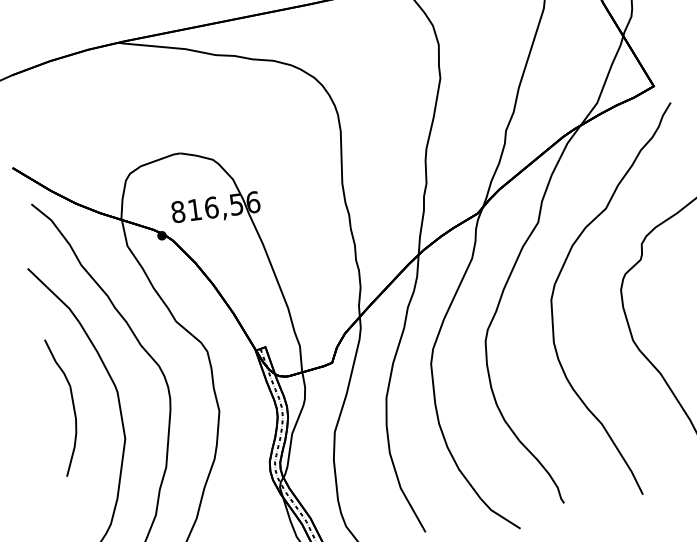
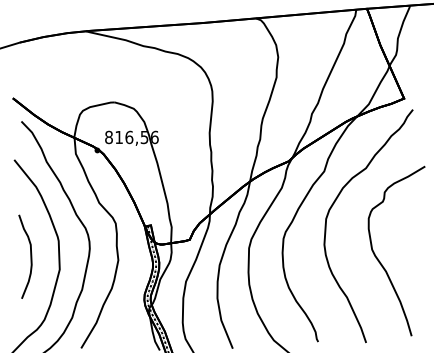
curve: (72, 405) -> (30, 256), moved

